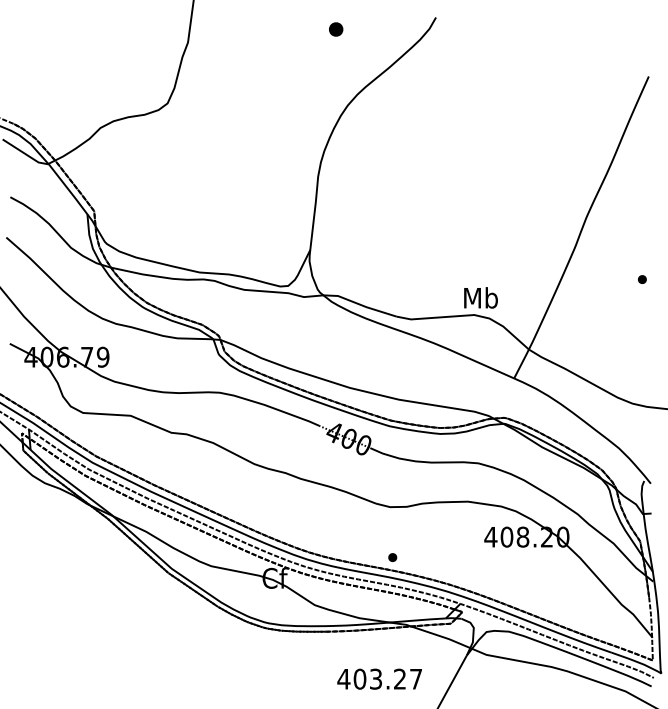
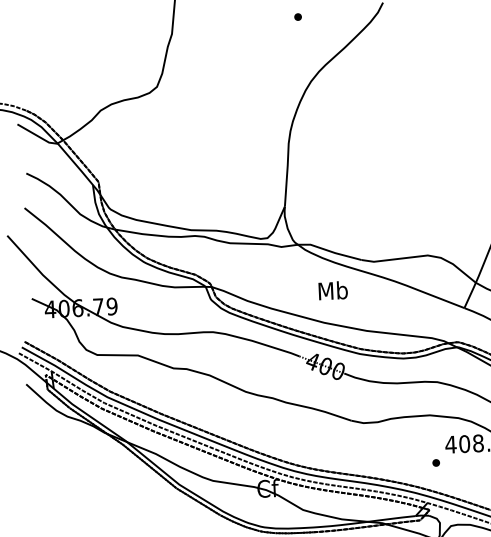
part: (335, 29) -> (297, 16), size x0.62
text: (480, 297) -> (332, 290), moved
part: (392, 557) -> (436, 462), moved

